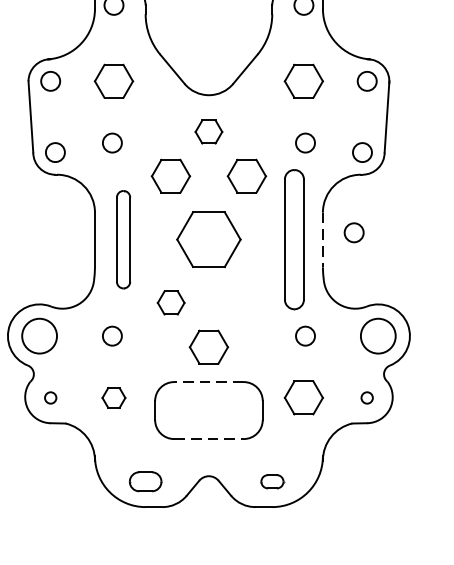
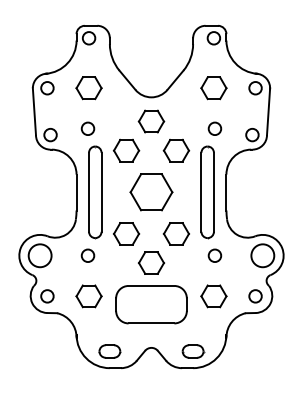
part: (208, 131) -> (151, 121), size x1.43
circle: (353, 232) -> (246, 187), removed
part: (123, 239) -> (95, 192), size x1.43
line: (323, 239) -> (226, 192), dashed -> solid
part: (170, 302) -> (126, 233), size x1.43
part: (245, 302) -> (175, 233), added
line: (208, 381) -> (151, 285), dashed -> solid
circle: (50, 398) -> (47, 296), size x1.67
part: (113, 398) -> (88, 296), size x1.67
circle: (367, 398) -> (255, 296), size x1.67
line: (208, 439) -> (151, 323), dashed -> solid
part: (272, 481) -> (193, 351), size x1.43

